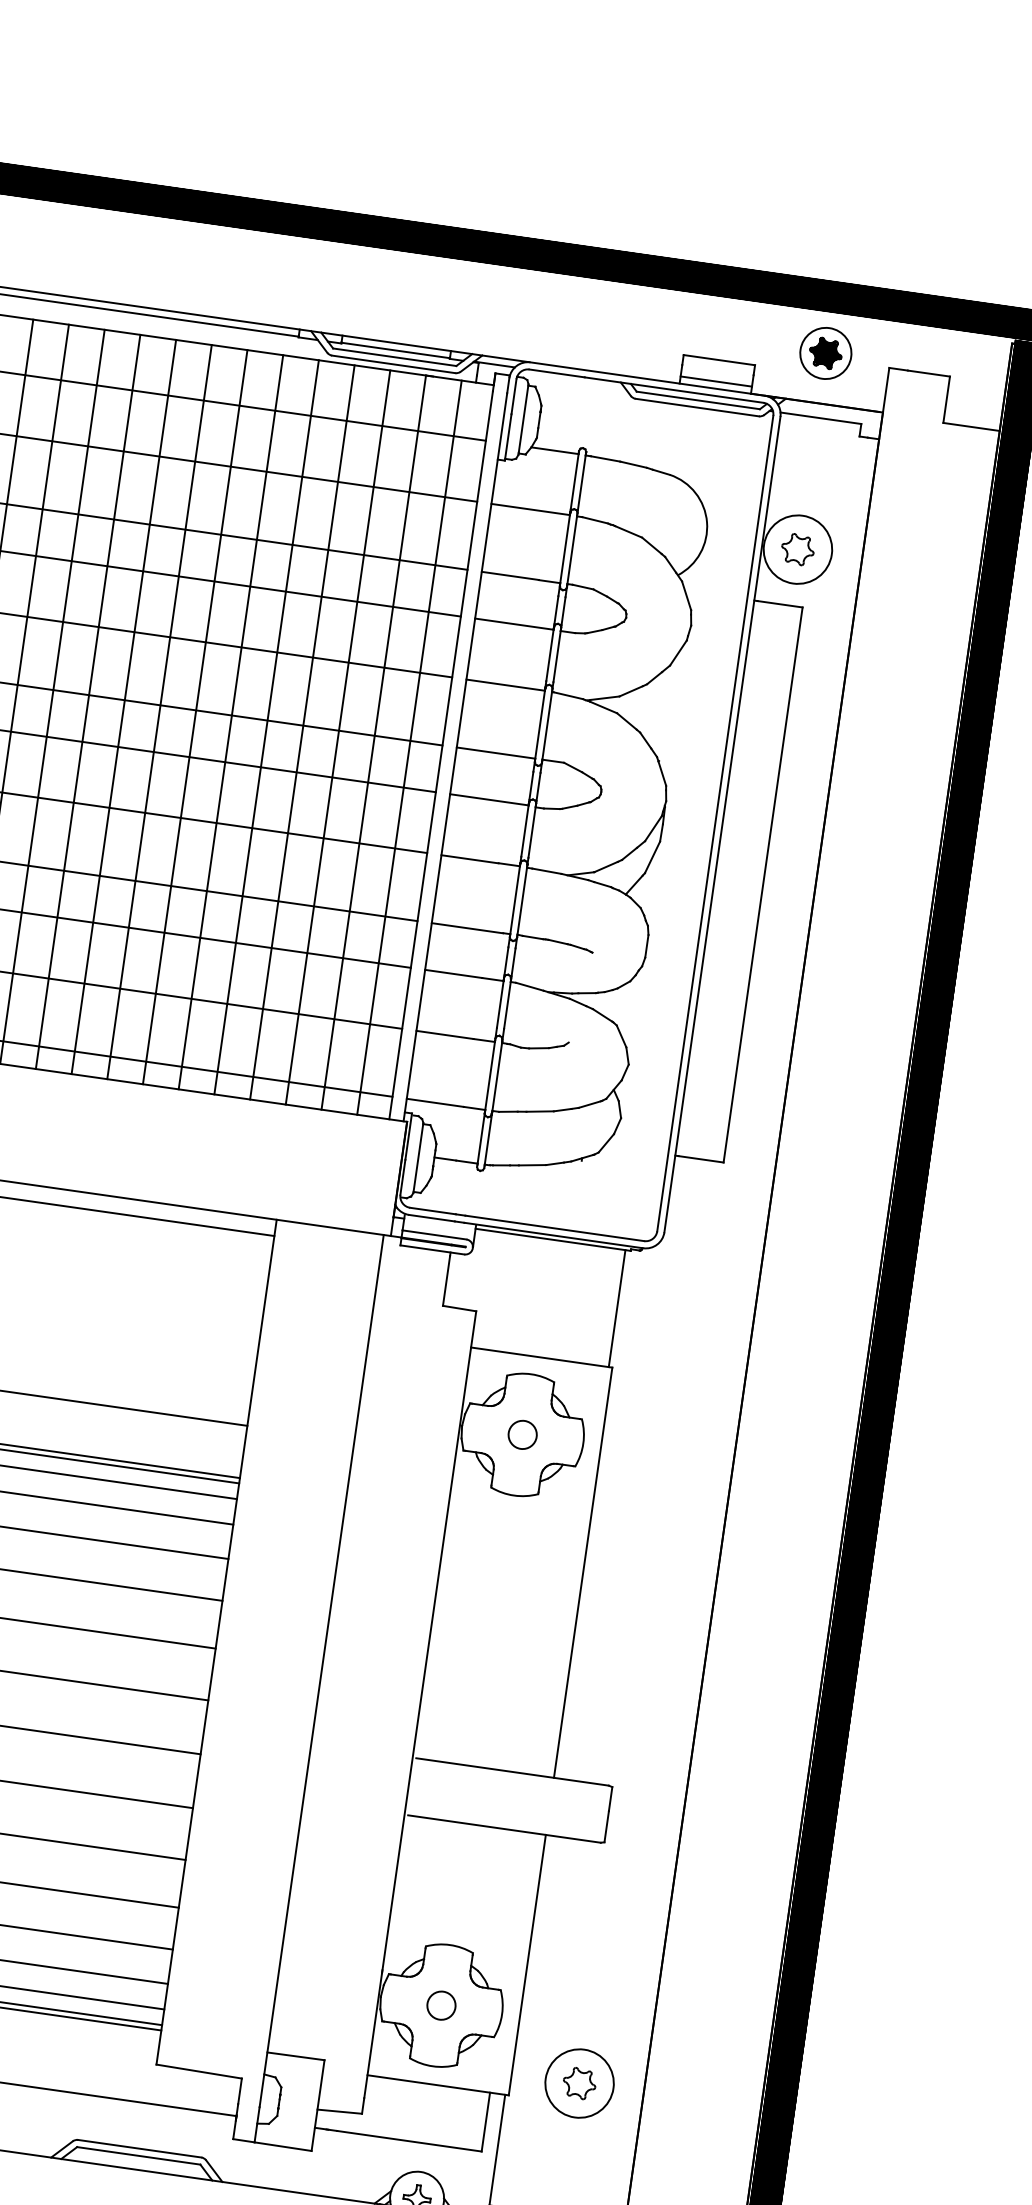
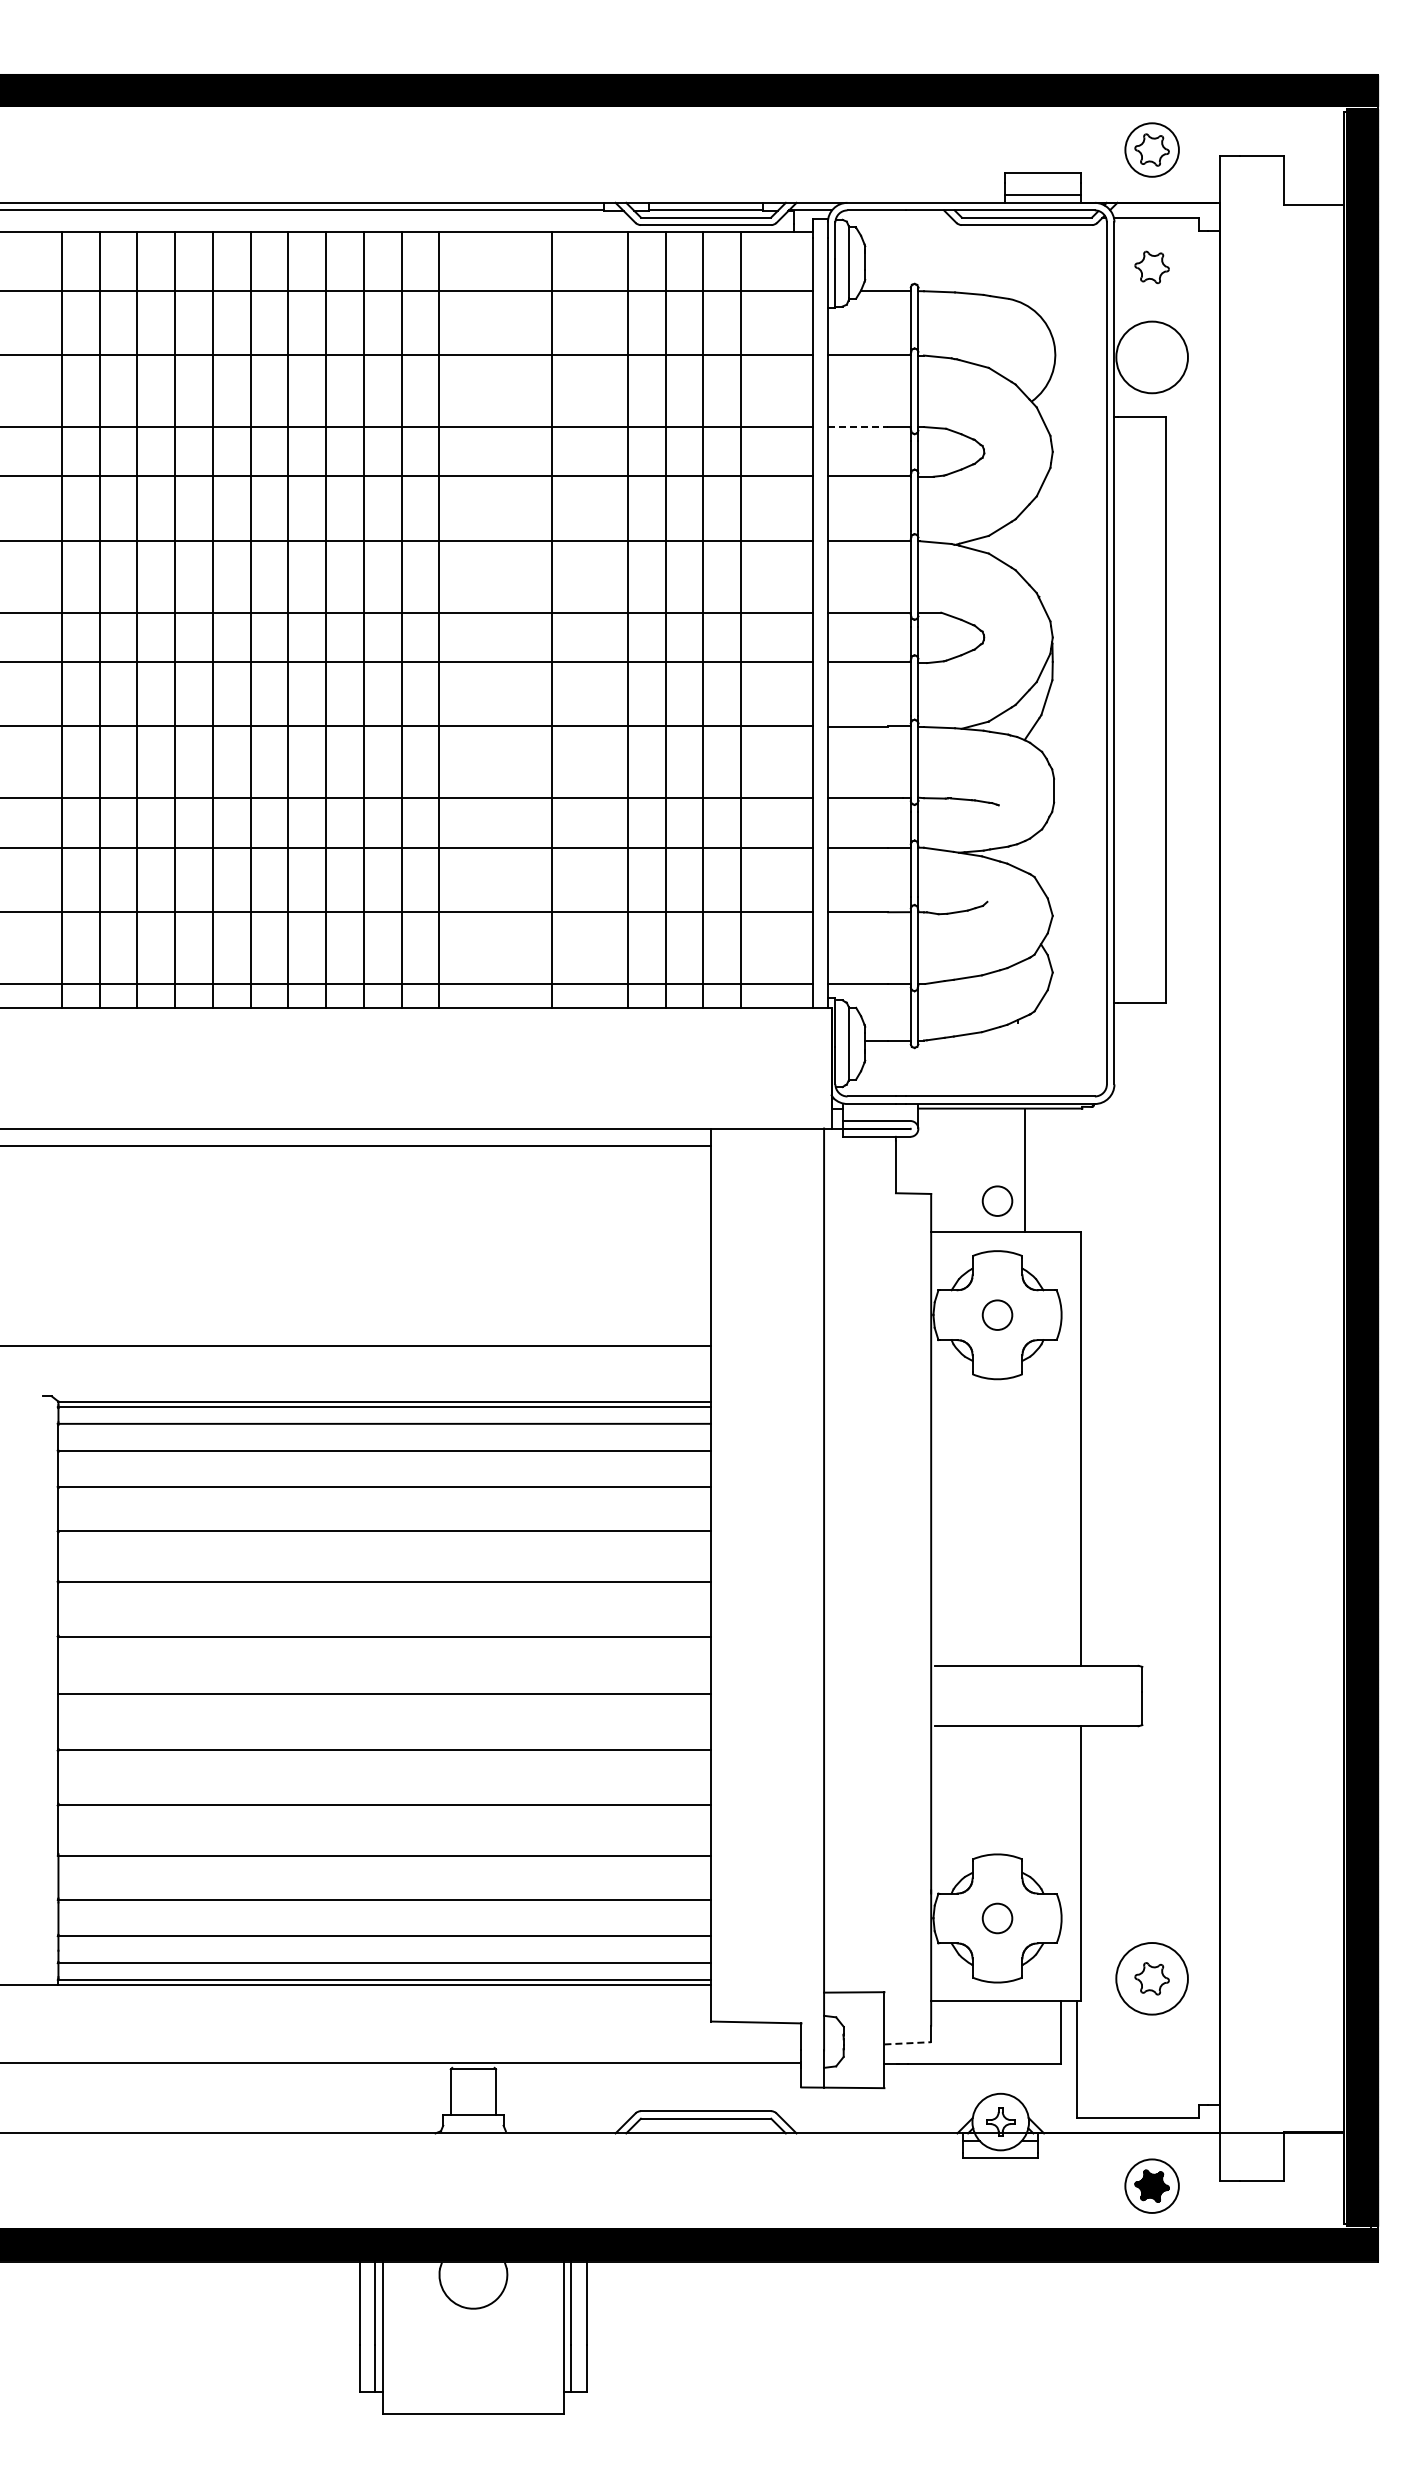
hatch: (825, 352) -> (1151, 149), removed
part: (797, 549) -> (1151, 267), moved
line: (510, 576) -> (858, 427), solid -> dashed
line: (124, 706) -> (477, 619), removed
line: (159, 711) -> (514, 619), removed
line: (231, 721) -> (590, 619), removed
line: (409, 747) -> (778, 619), removed
line: (616, 1308) -> (1024, 1170), moved
circle: (538, 1326) -> (997, 1200), added
line: (340, 2111) -> (908, 2043), solid -> dashed

